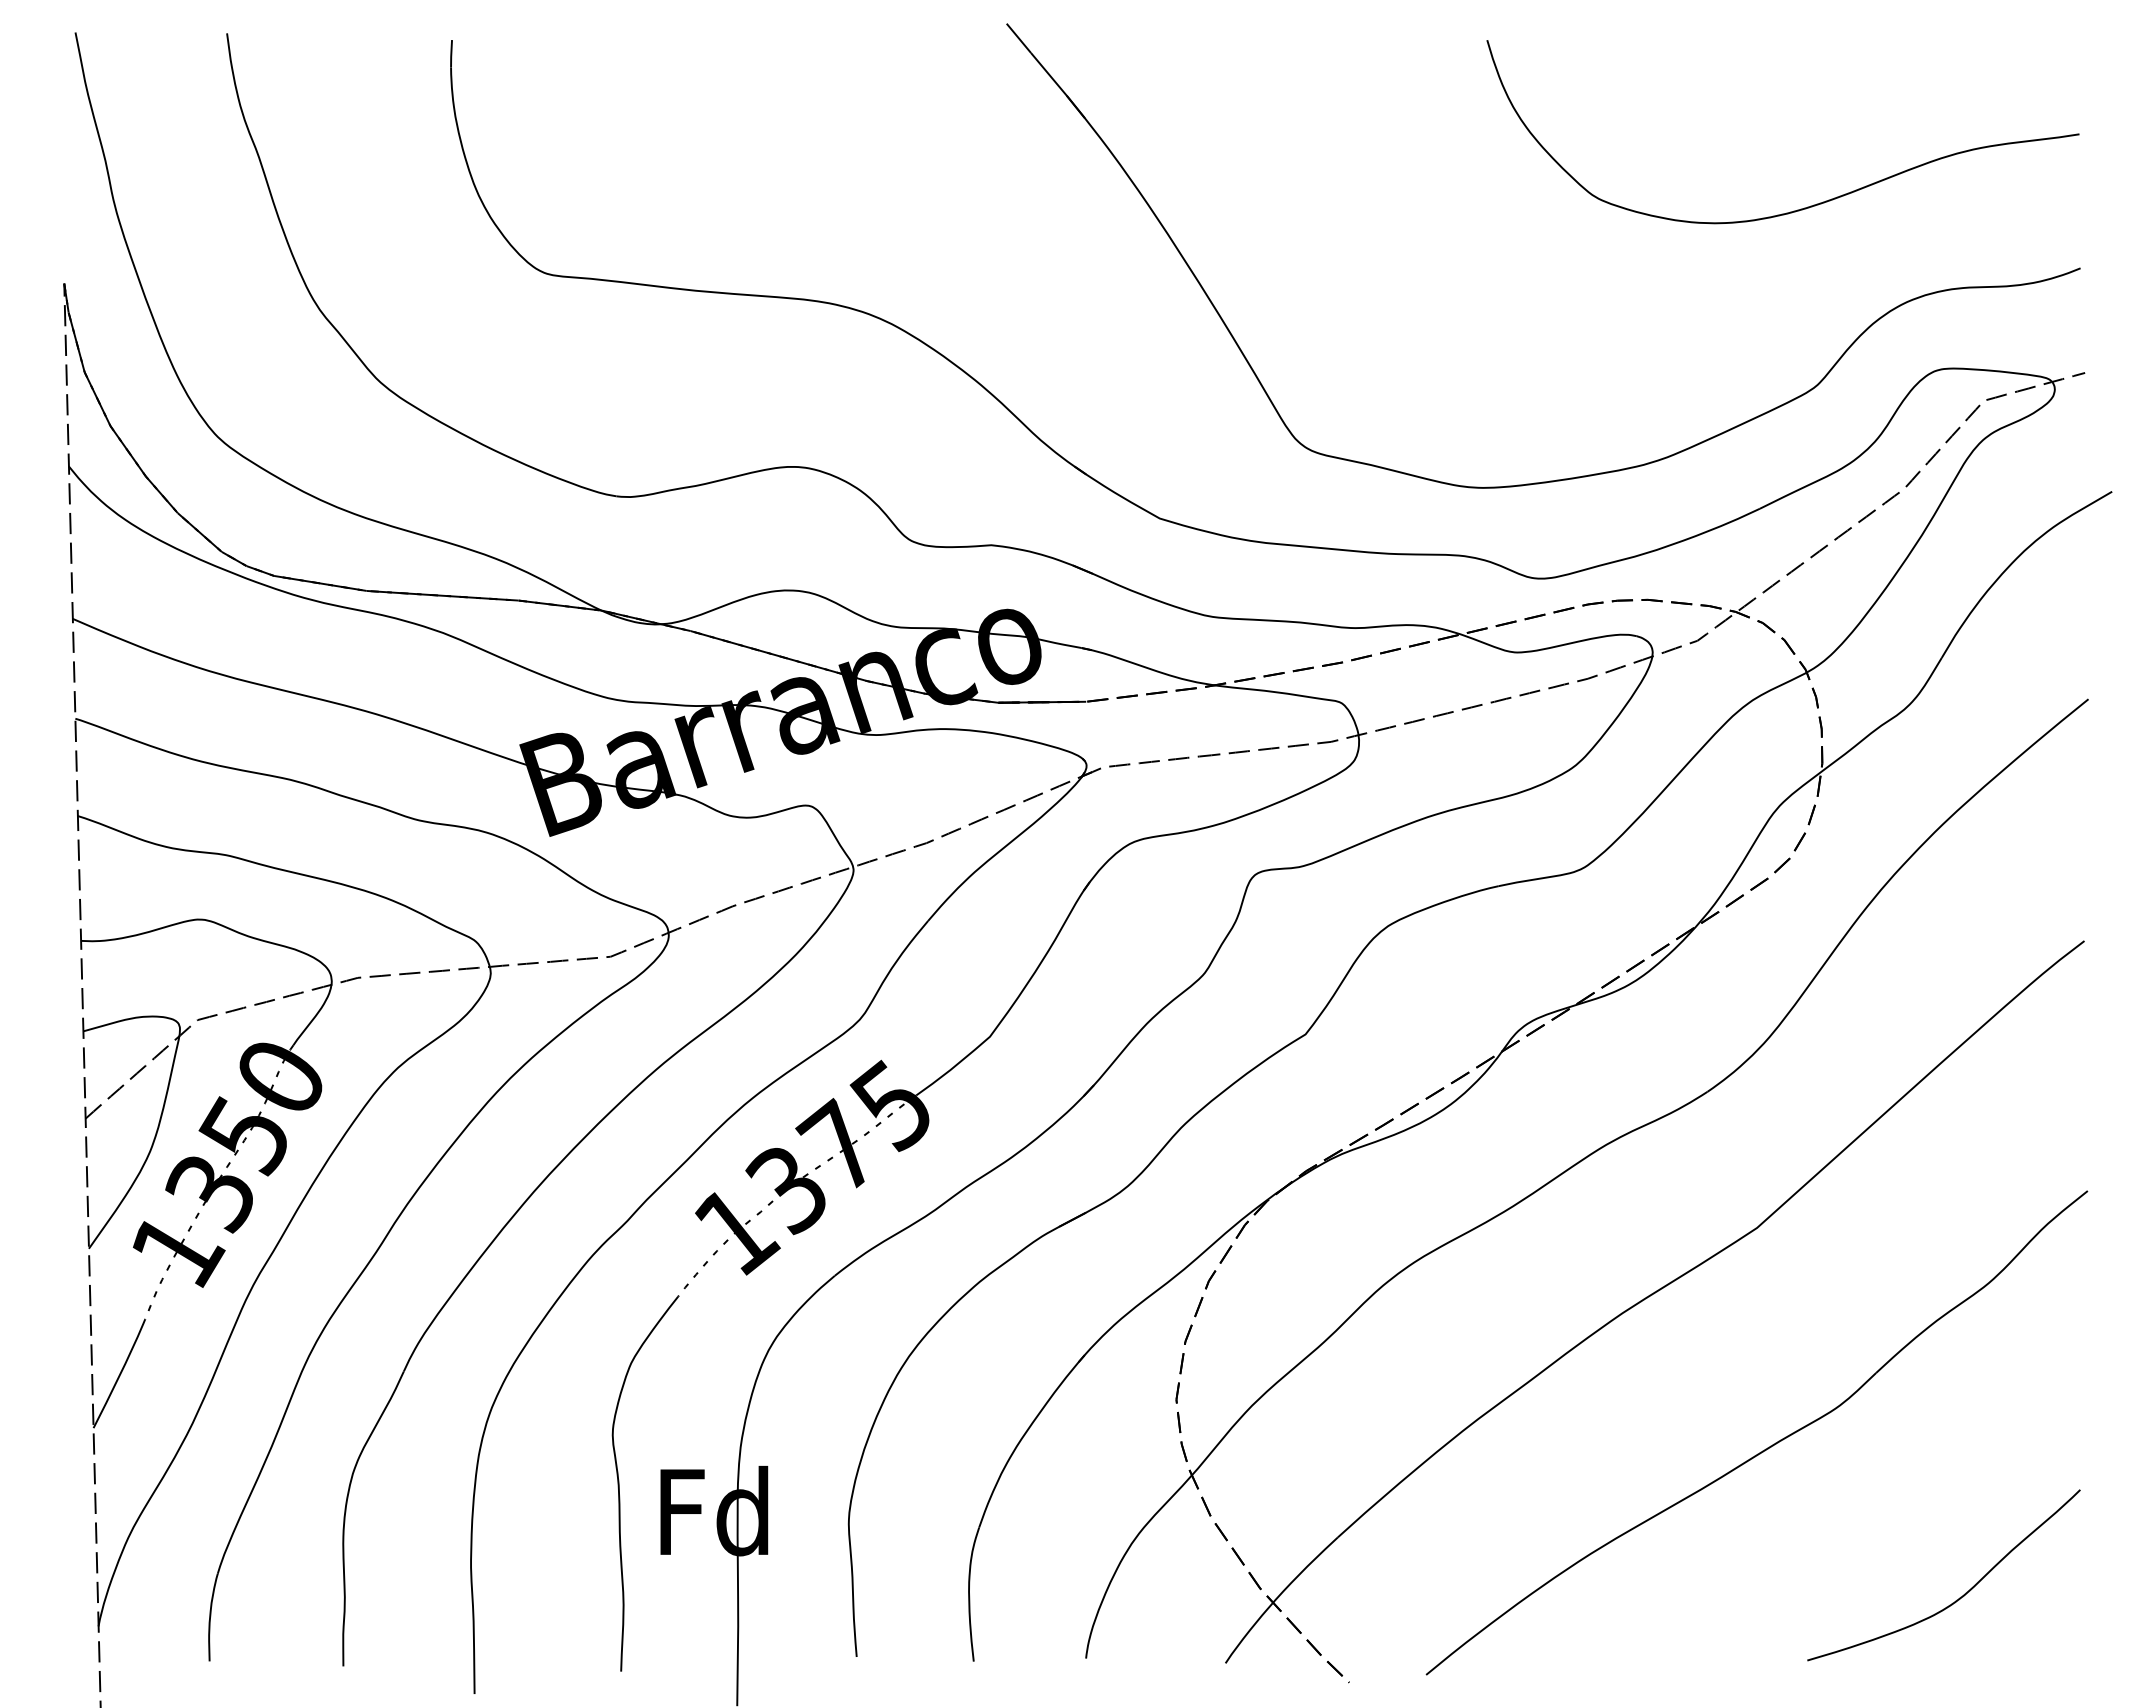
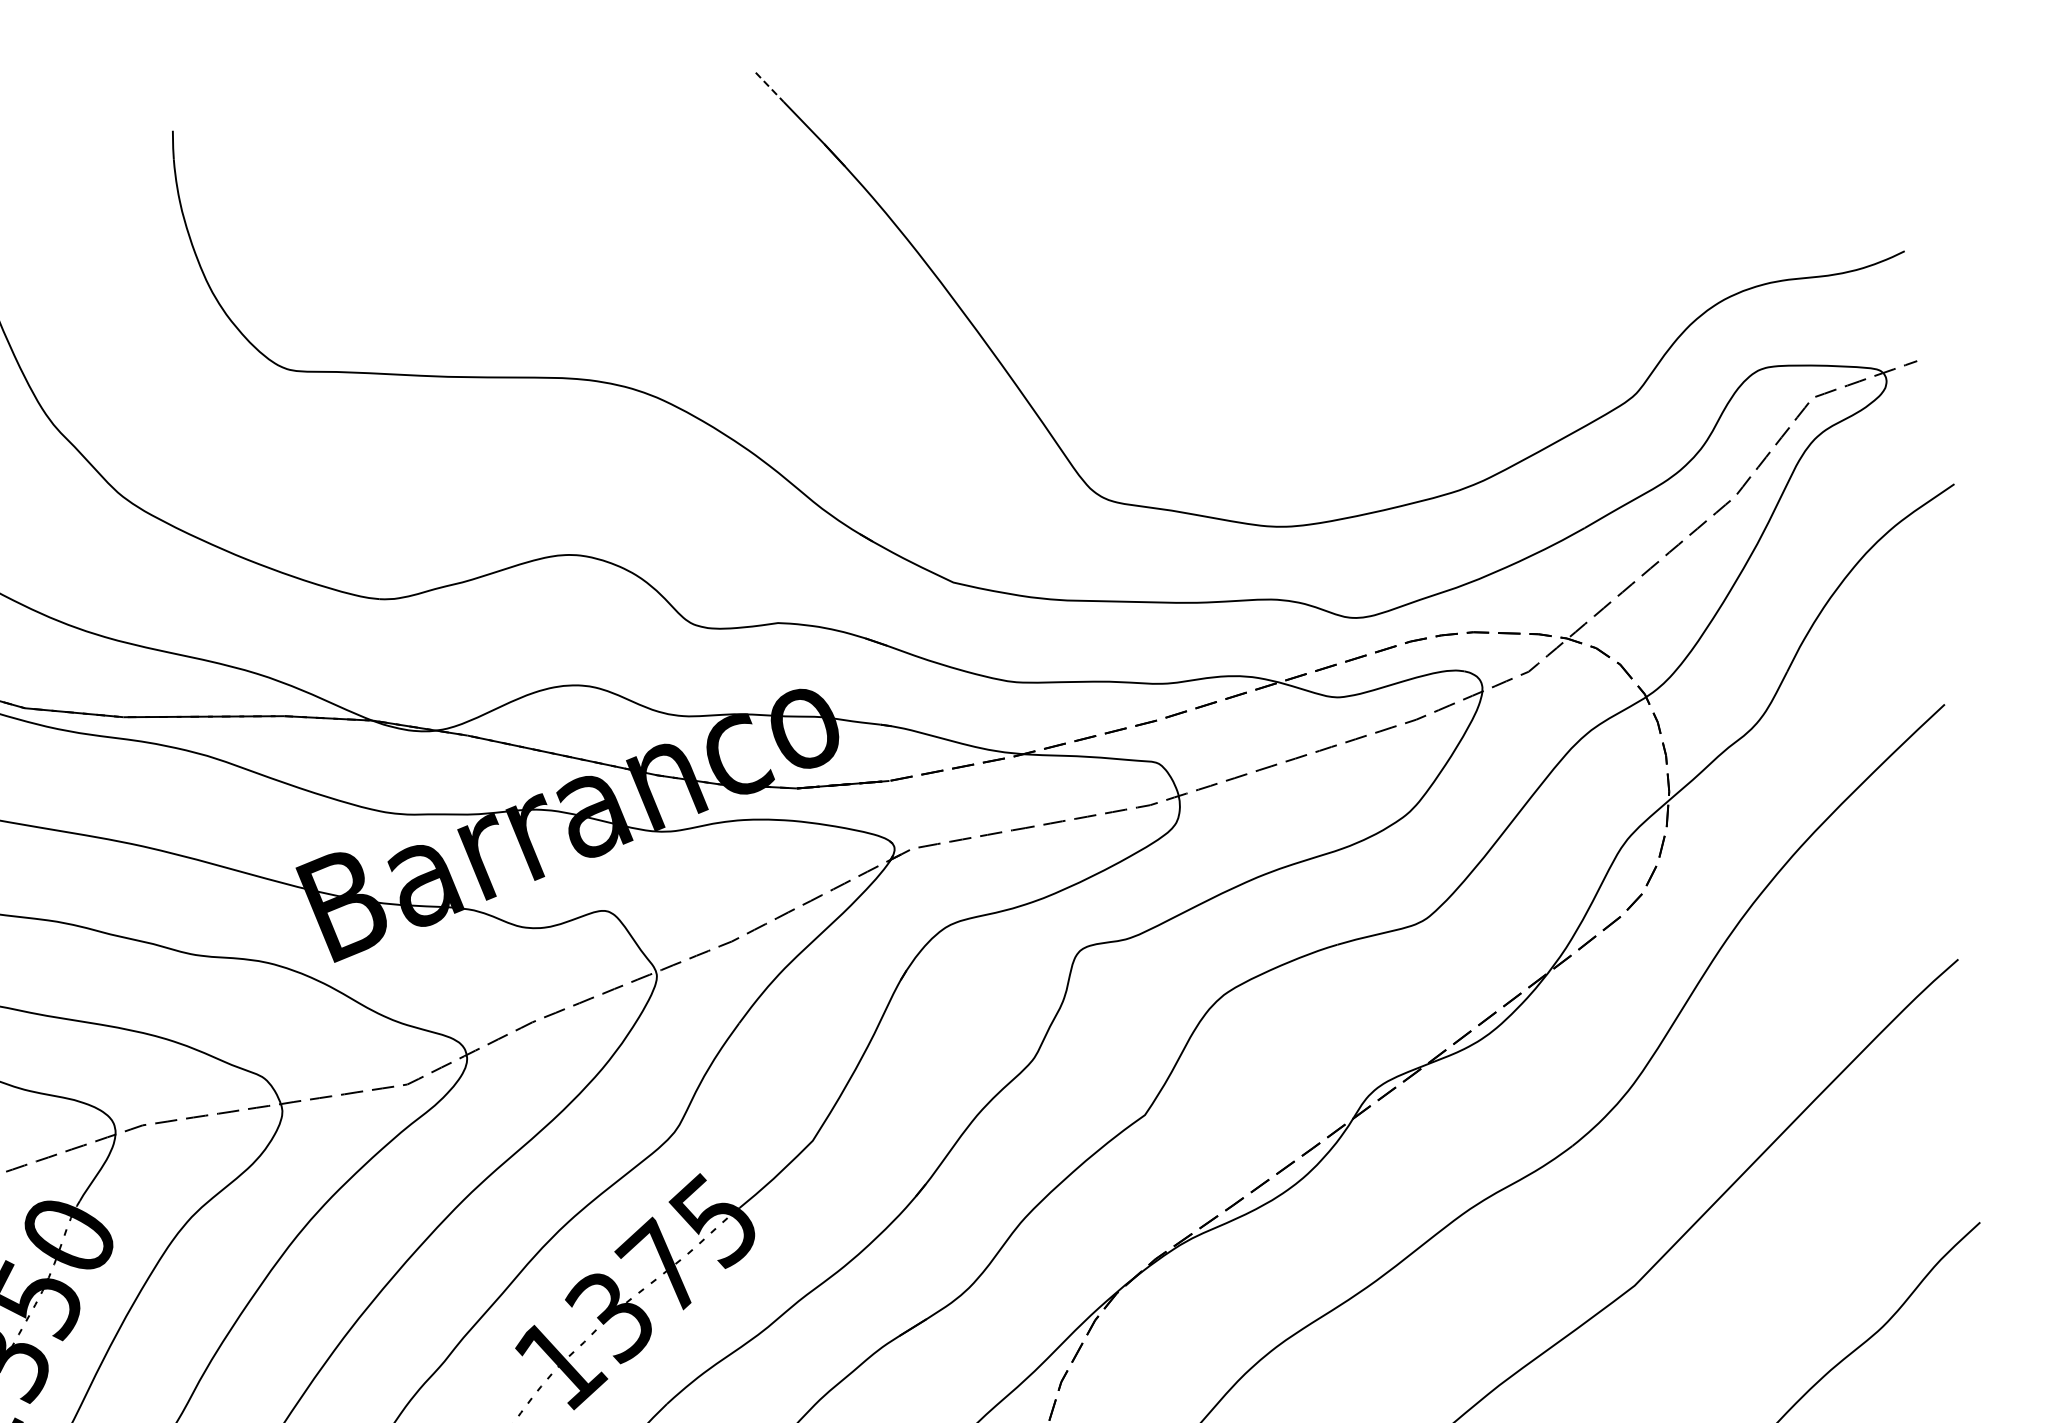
line: (1019, 38) -> (770, 87), solid -> dashed
curve: (1807, 206) -> (1612, 206), removed

